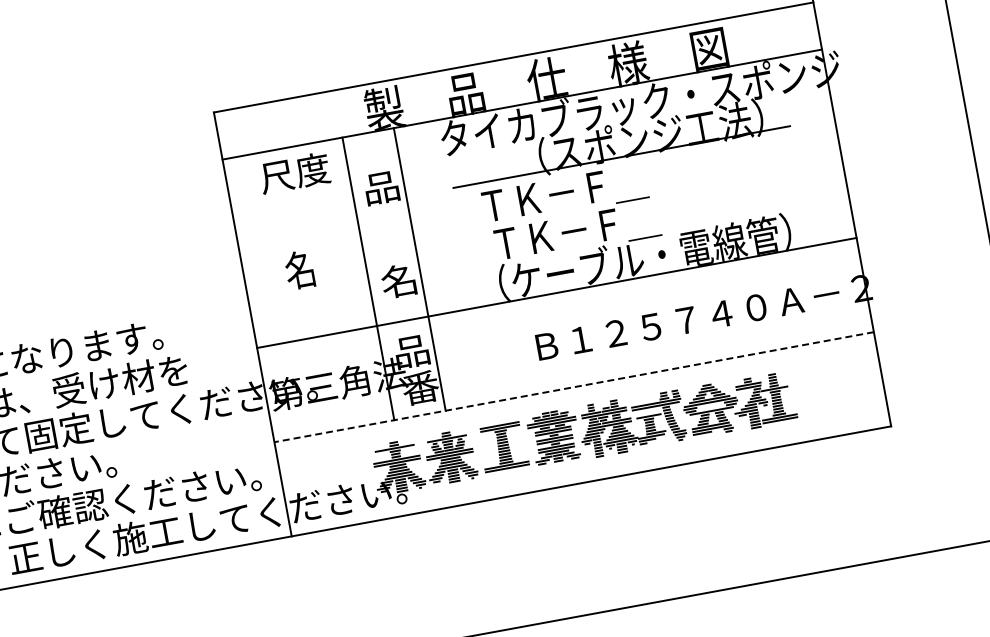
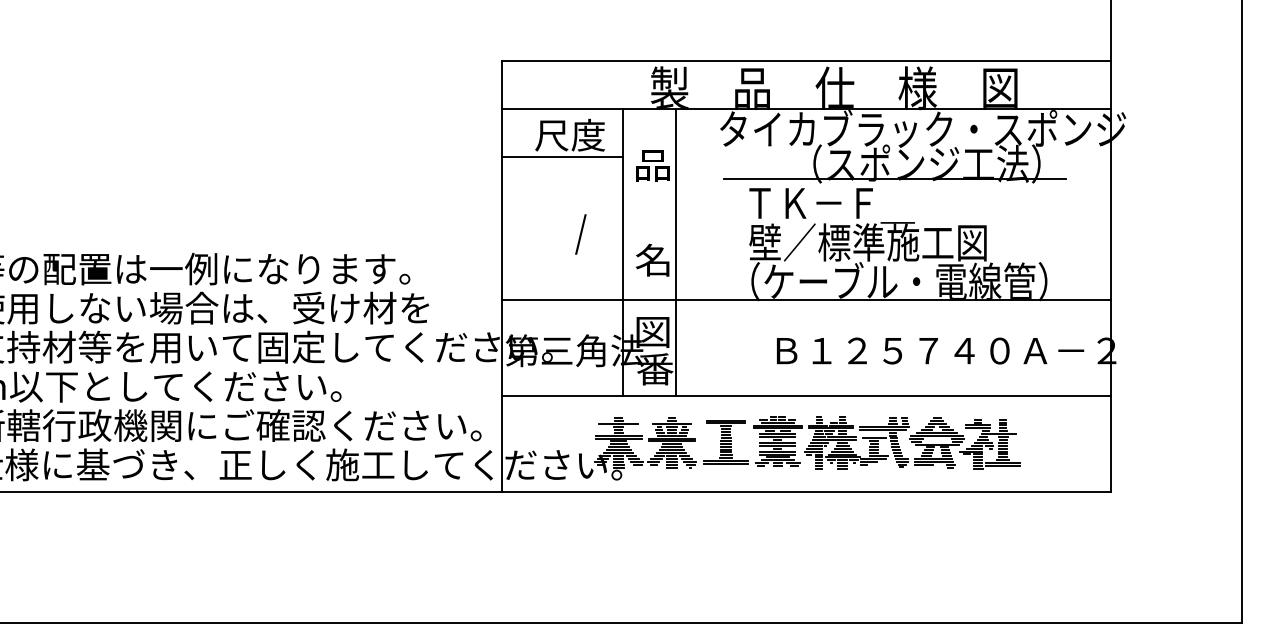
line: (291, 195) -> (562, 156), added
text: (606, 225) -> (867, 243), ＴＫ－Ｆ＿ -> 壁／標準施工図
text: (306, 270) -> (564, 233), 名 -> /
text: (411, 352) -> (652, 332), 品 -> 図
line: (574, 387) -> (806, 396), dashed -> solid

